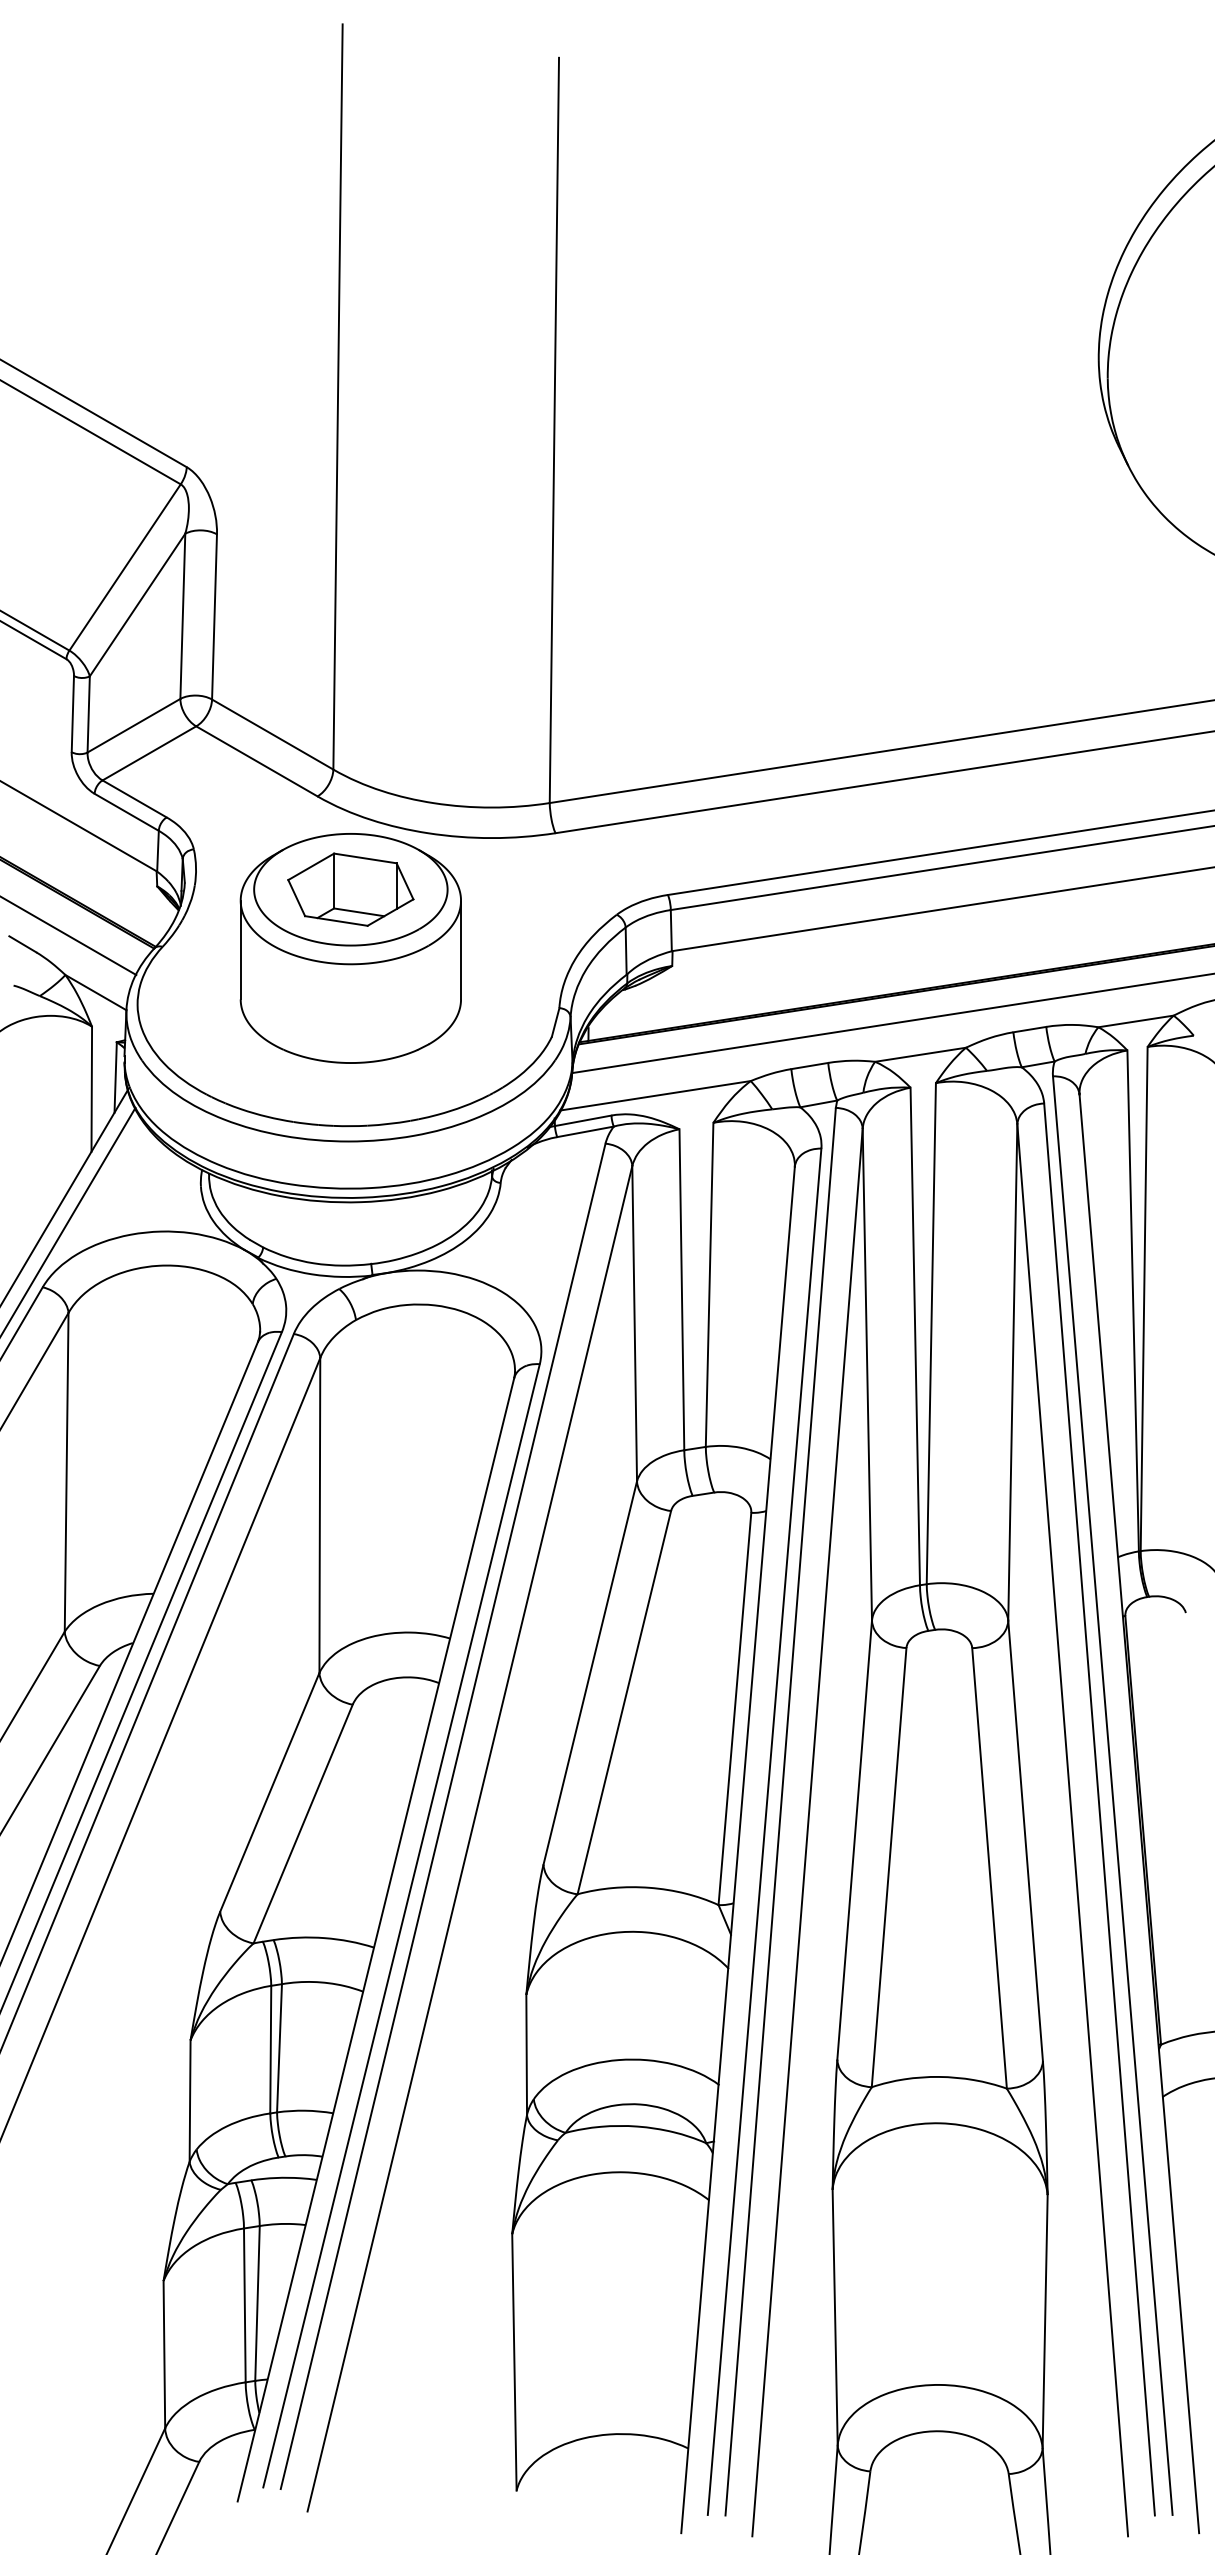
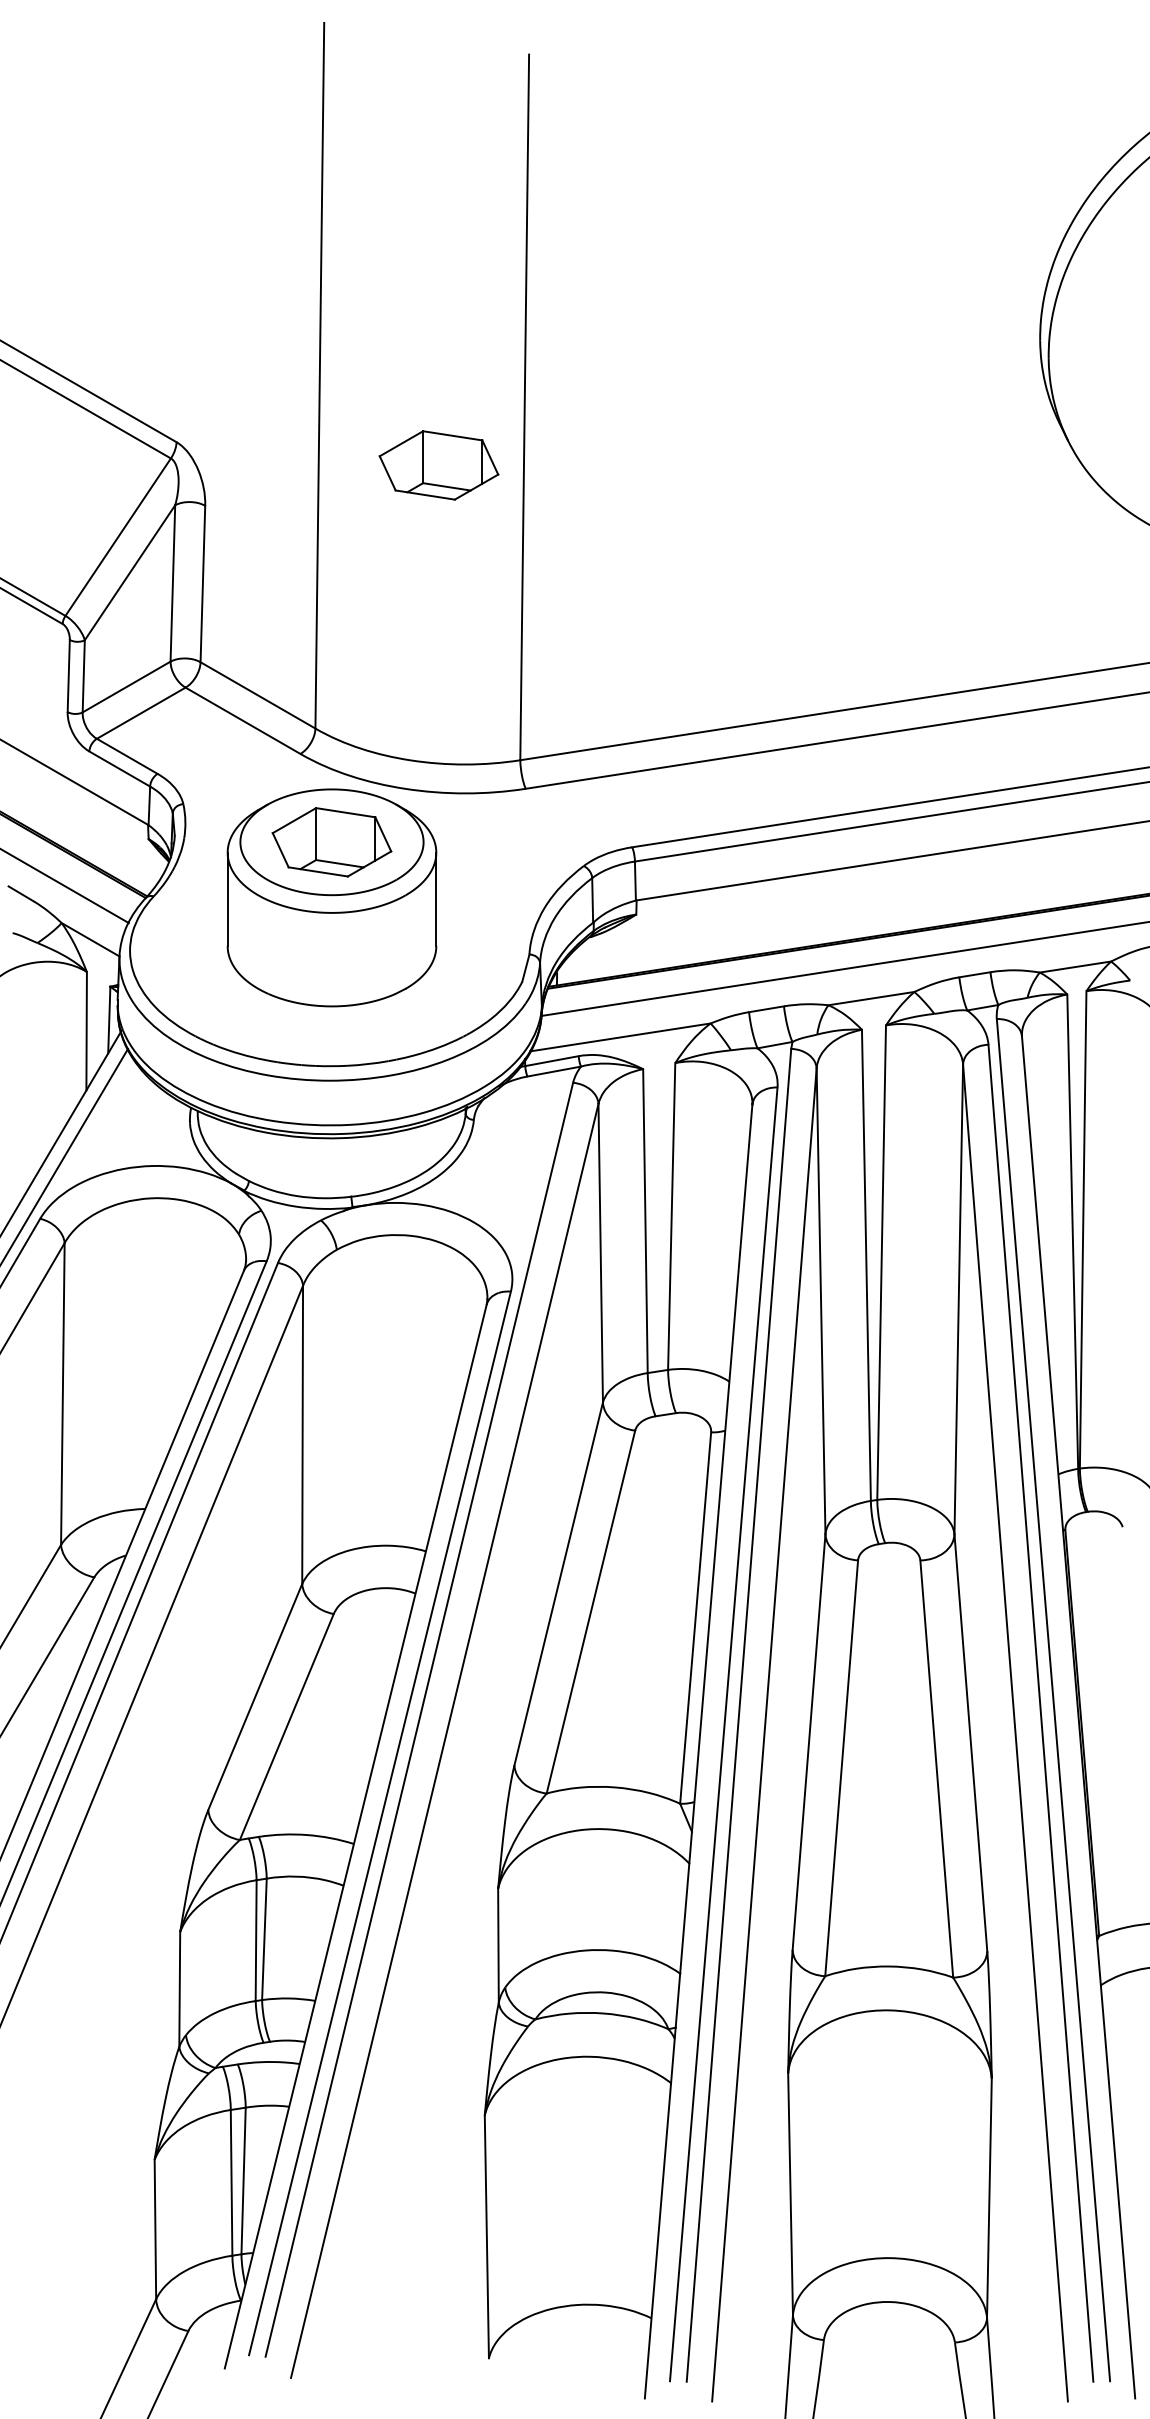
part: (463, 491) -> (438, 465), added

